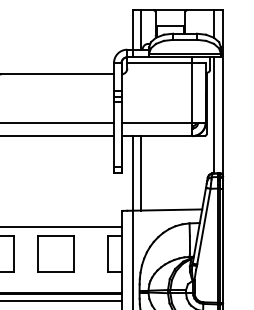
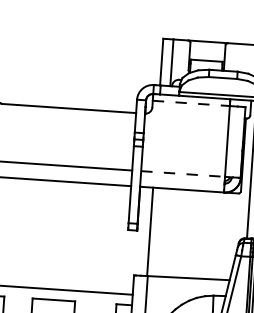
line: (159, 63) -> (190, 103), solid -> dashed
line: (157, 122) -> (183, 173), solid -> dashed
line: (141, 173) -> (160, 232), removed

